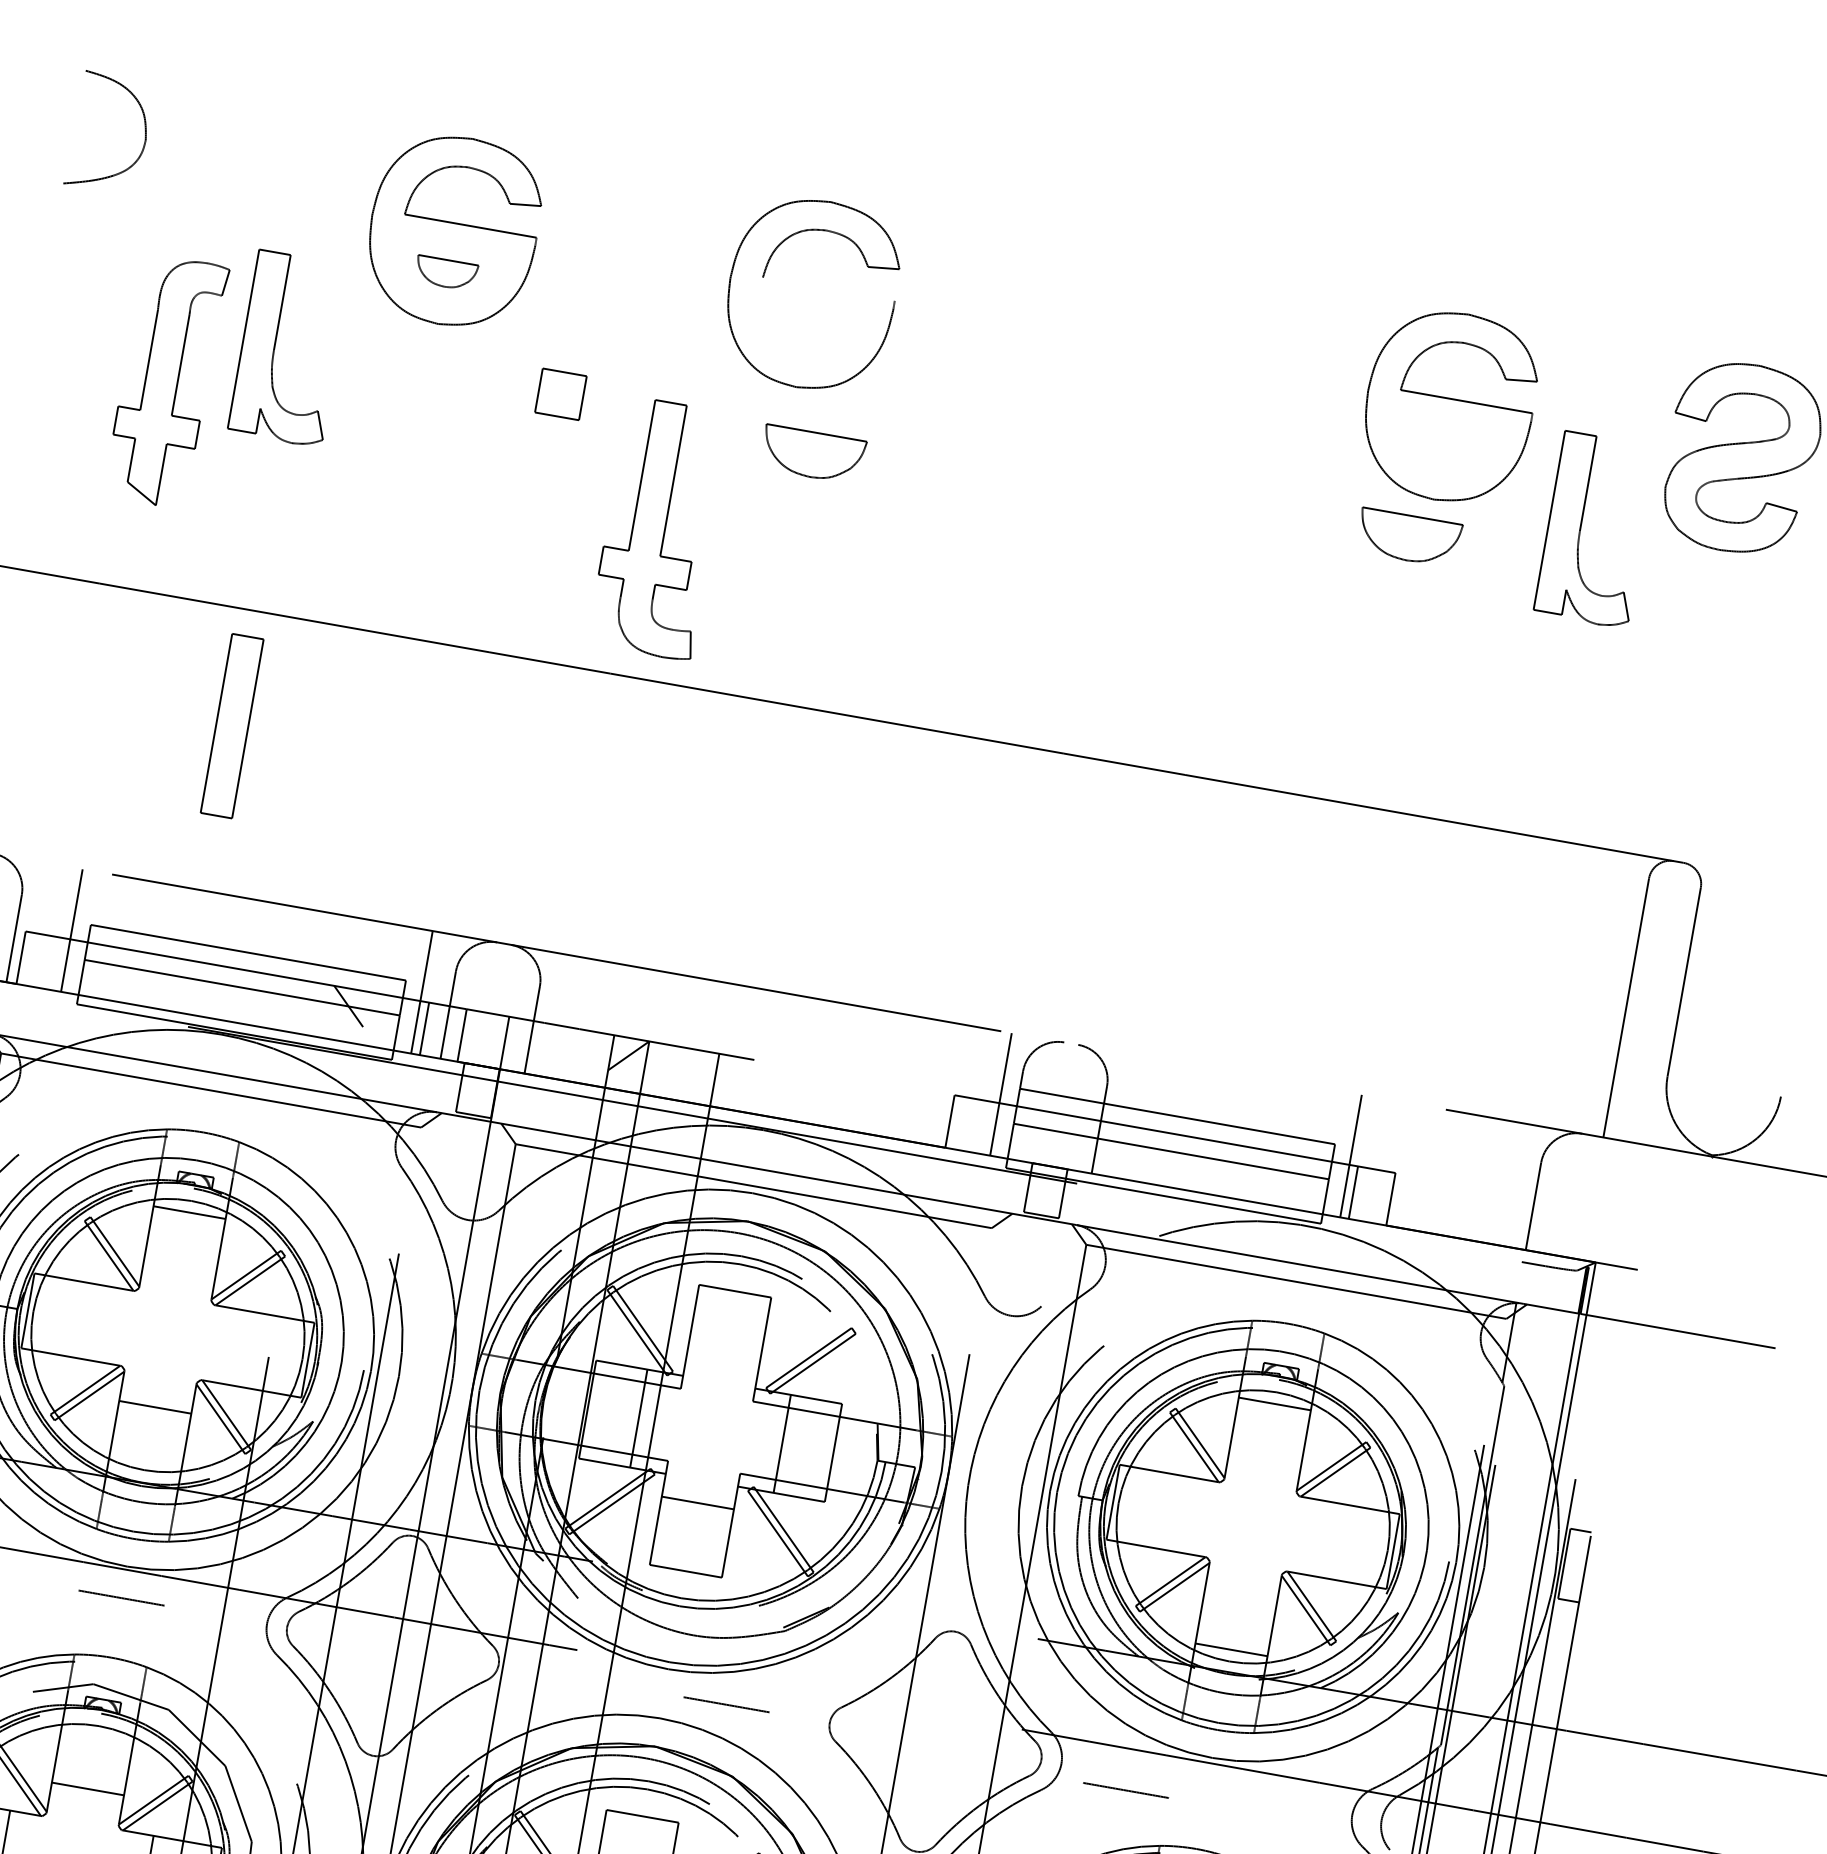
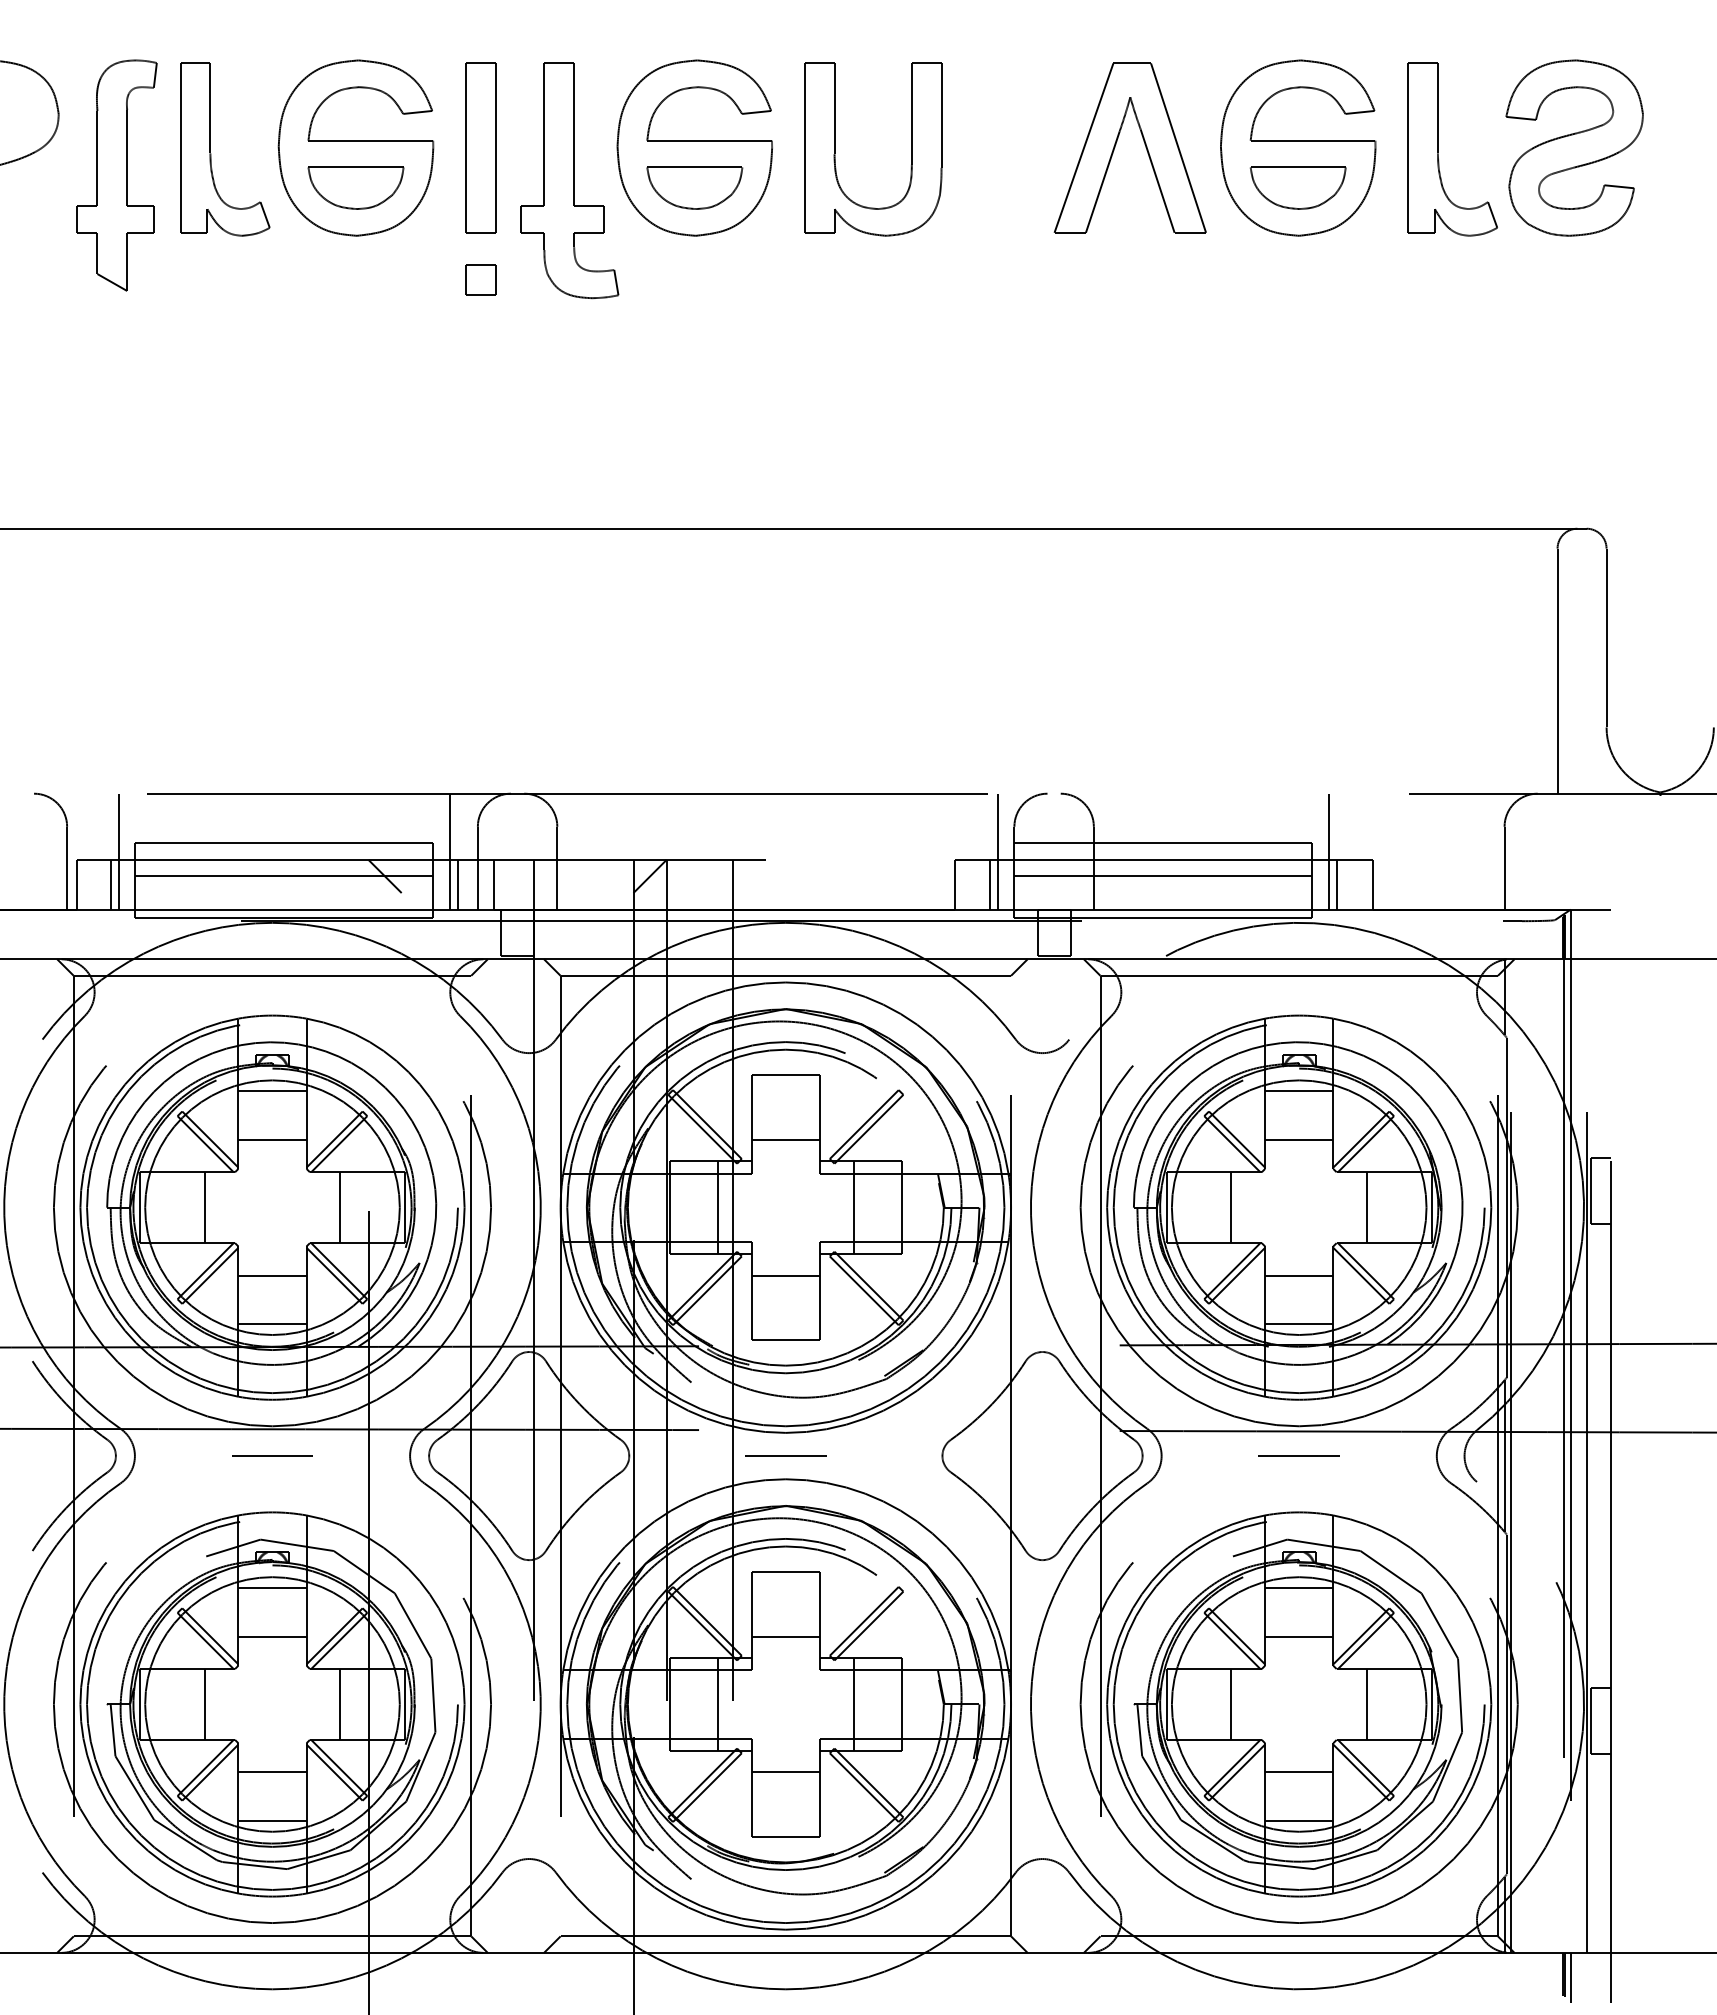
part: (445, 272) -> (355, 187), size x1.67
line: (828, 288) -> (709, 140), added
part: (960, 321) -> (835, 149), added
part: (275, 350) -> (211, 153), moved
part: (1258, 369) -> (1116, 144), added
part: (166, 381) -> (116, 175), moved
part: (560, 393) -> (480, 279), size x0.71
part: (812, 454) -> (694, 187), moved
part: (1581, 527) -> (1438, 149), moved
part: (660, 528) -> (569, 180), moved
part: (1408, 537) -> (1297, 187), moved
part: (231, 725) -> (480, 147), moved
line: (56, 963) -> (110, 884), added
line: (986, 1127) -> (989, 884), added
line: (180, 1263) -> (272, 1139), added
line: (96, 1322) -> (204, 1207), added
line: (239, 1348) -> (340, 1207), added
line: (722, 1359) -> (785, 1139), added
line: (1266, 1454) -> (1299, 1139), added
line: (146, 1459) -> (272, 1324), added
line: (1181, 1514) -> (1231, 1207), added
line: (1325, 1539) -> (1367, 1207), added
line: (1240, 1598) -> (1299, 1275), added
line: (726, 1704) -> (785, 1455), moved
line: (96, 1738) -> (272, 1588), added
line: (1125, 1789) -> (1298, 1455), moved

